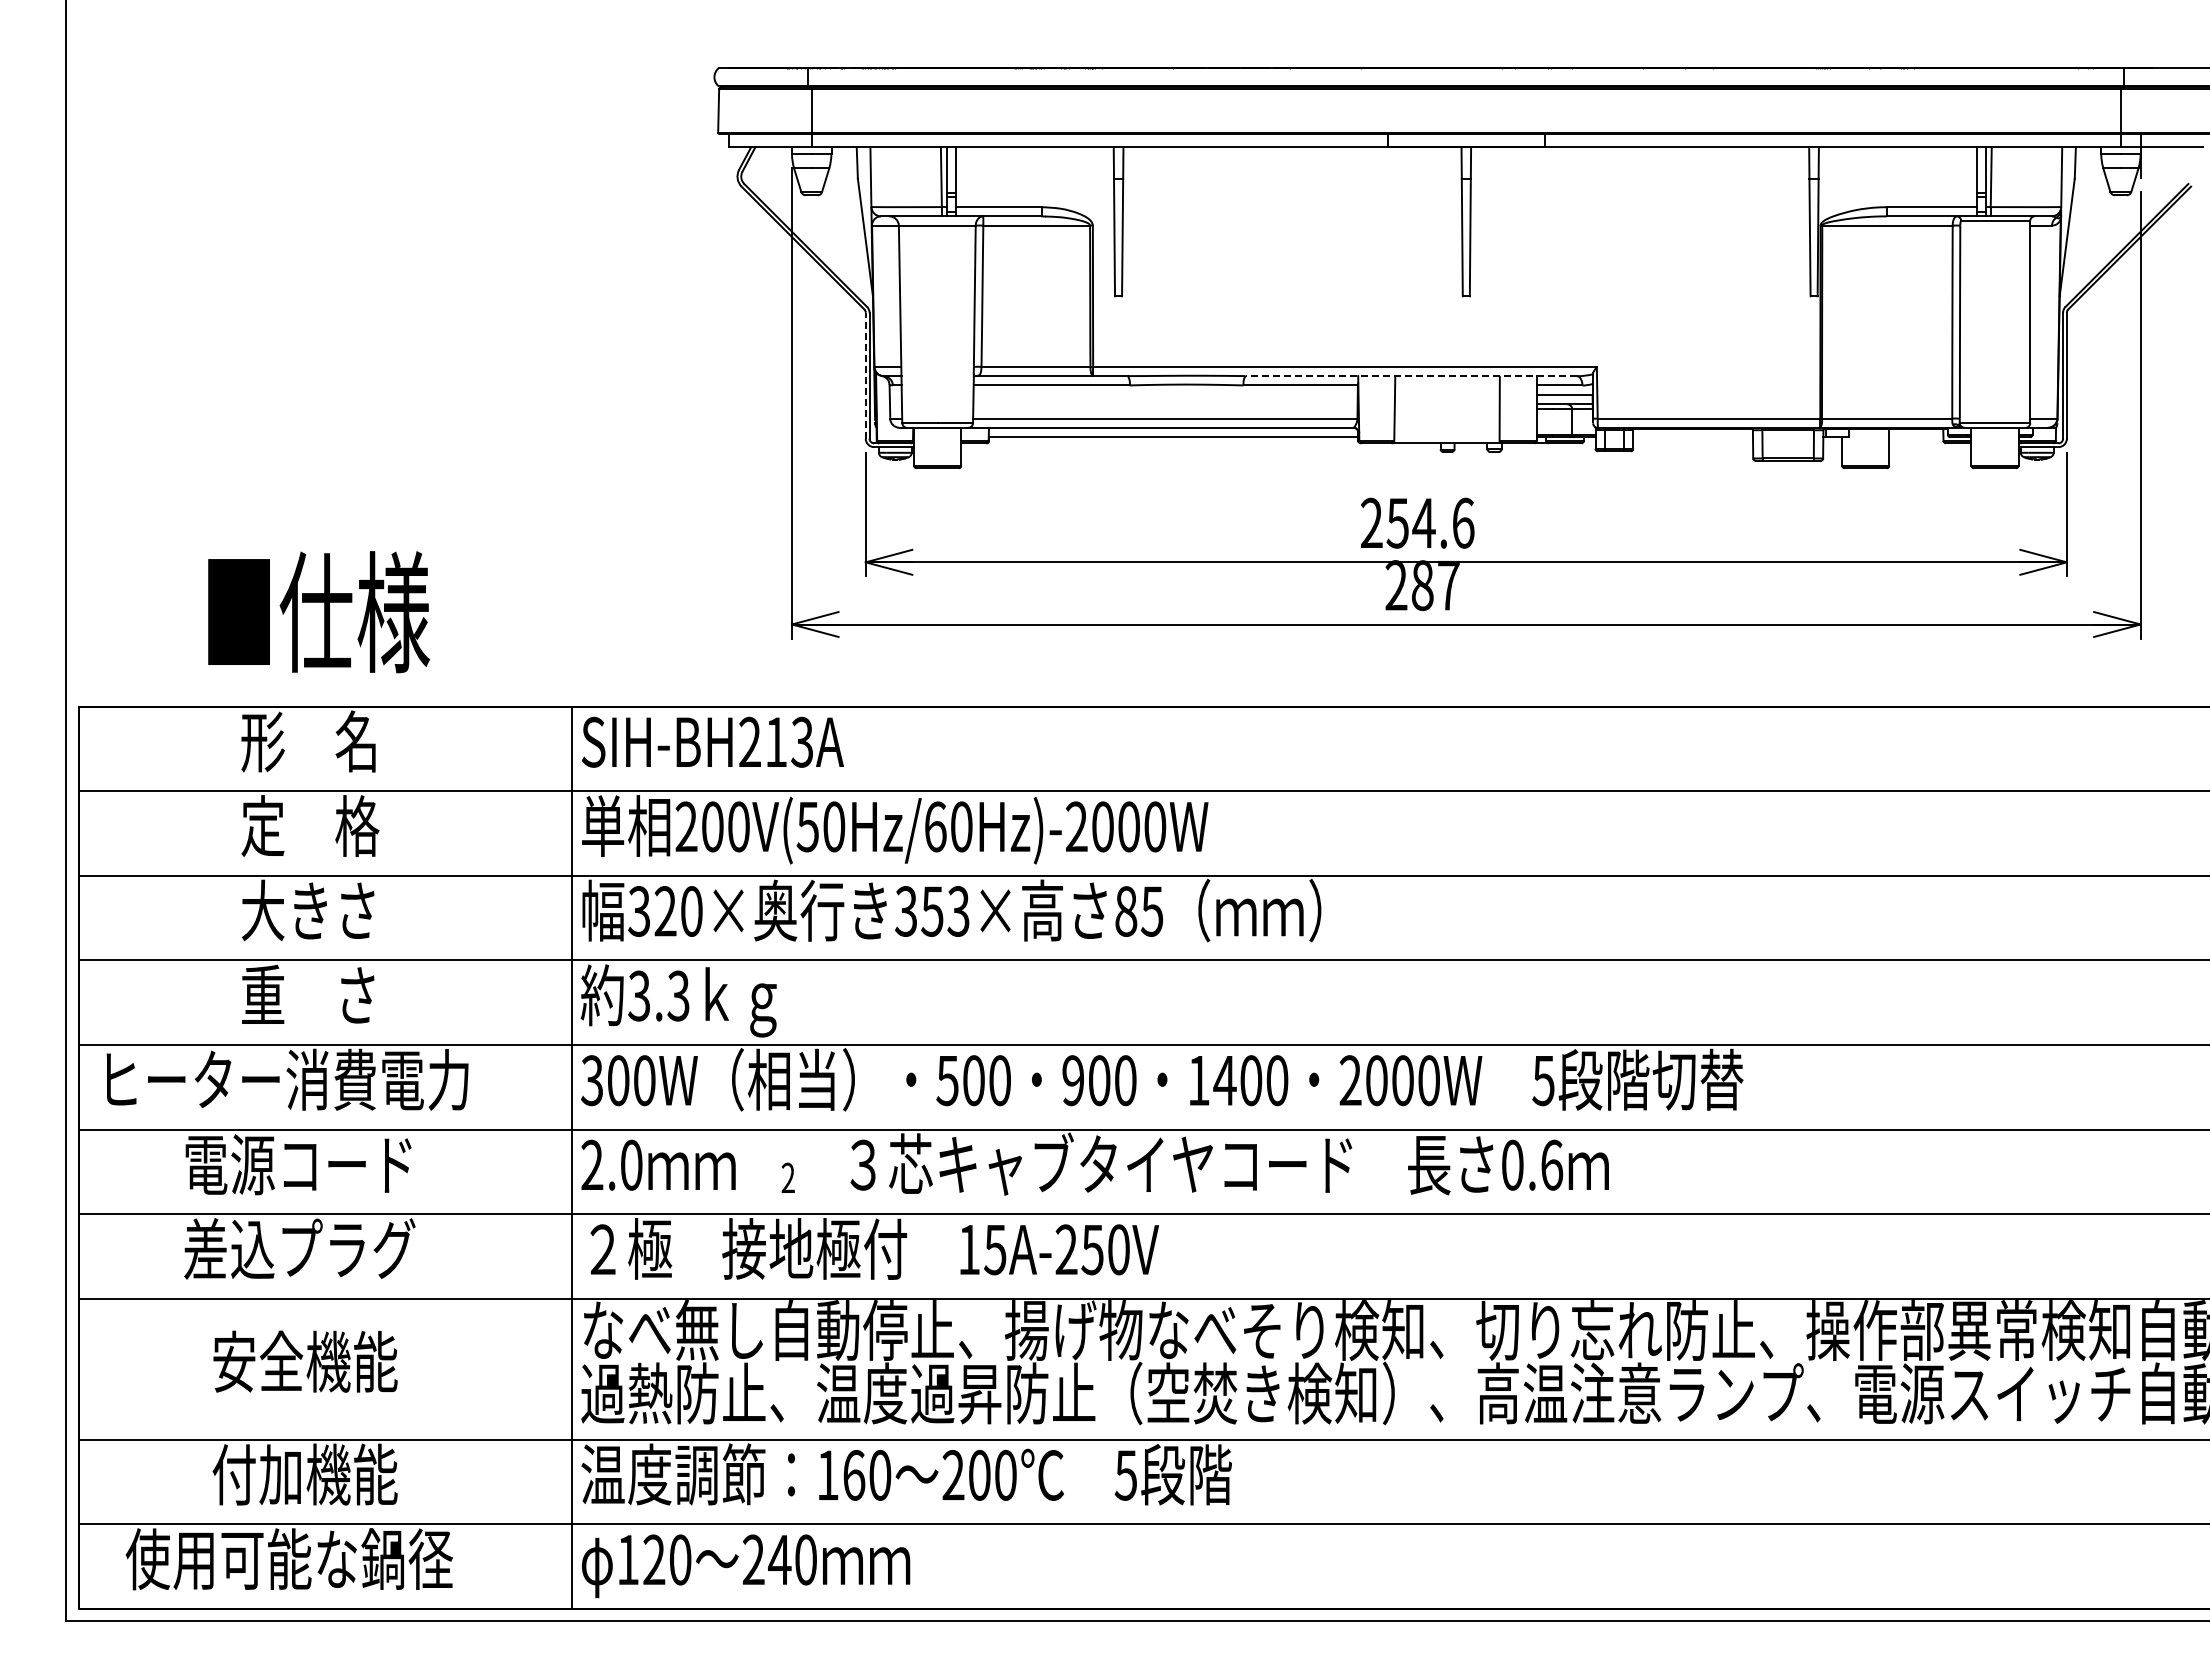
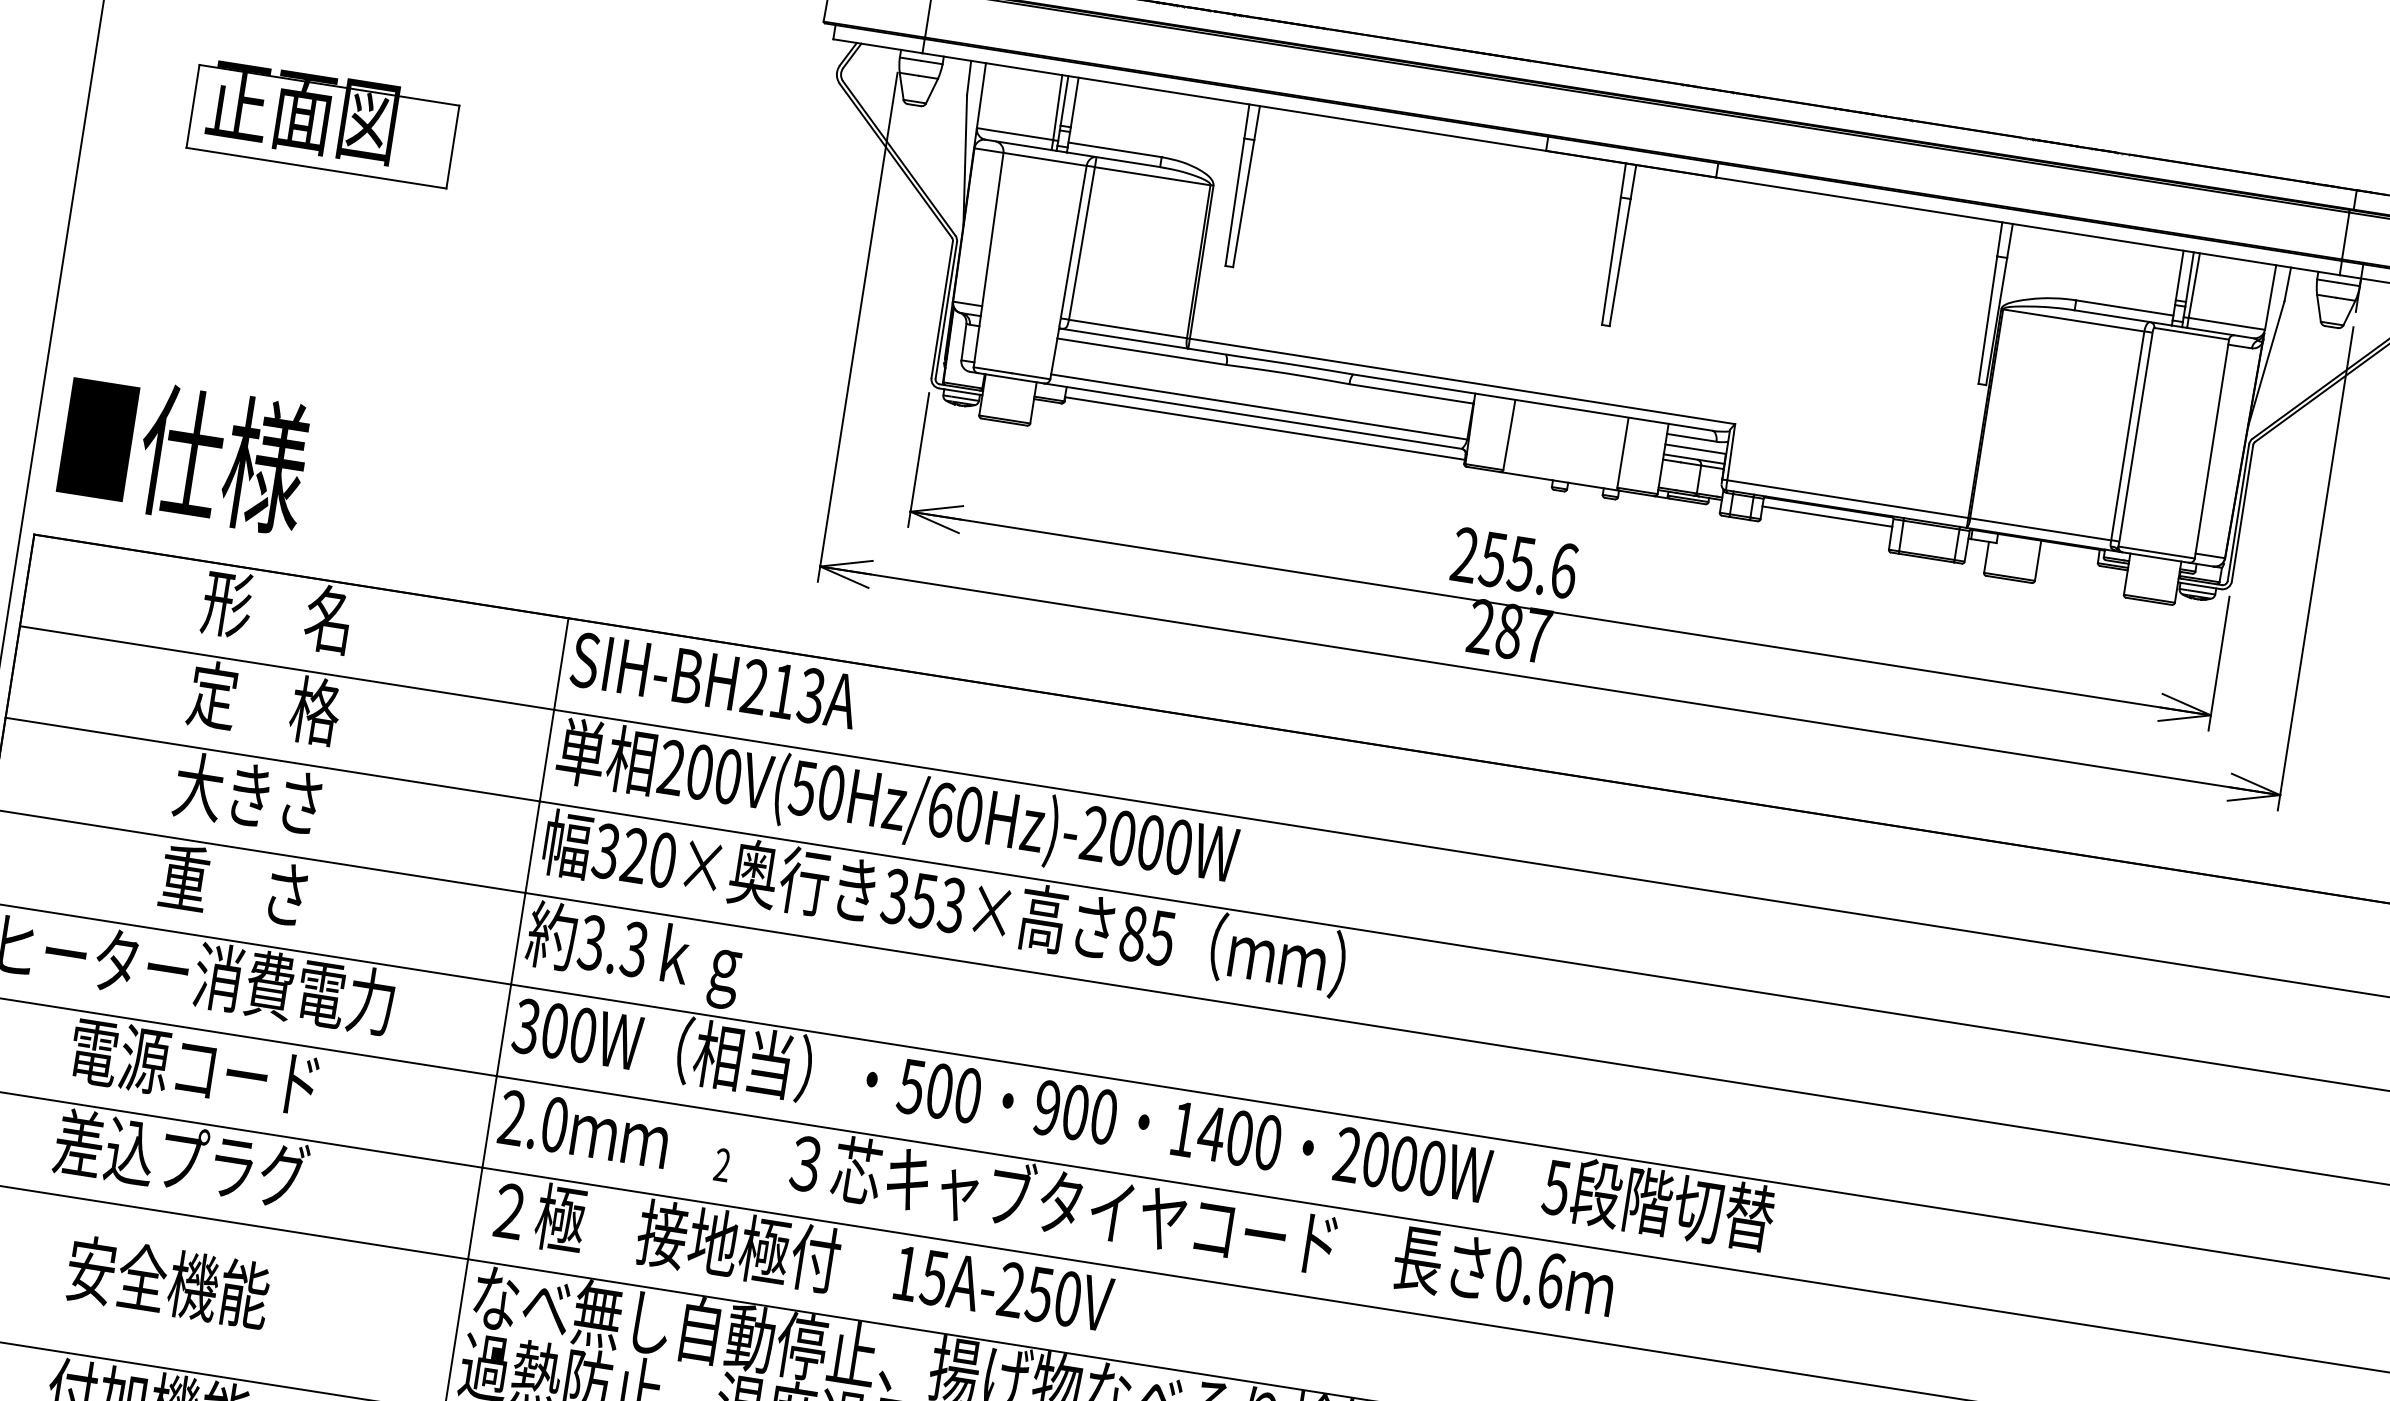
part: (281, 293) -> (323, 121), added
line: (865, 375) -> (941, 309), dashed -> solid
line: (1411, 376) -> (1532, 403), dashed -> solid
line: (1693, 437) -> (1827, 516), added
text: (1423, 523) -> (1520, 564), 254.6 -> 255.6
text: (318, 612) -> (184, 453), moved

